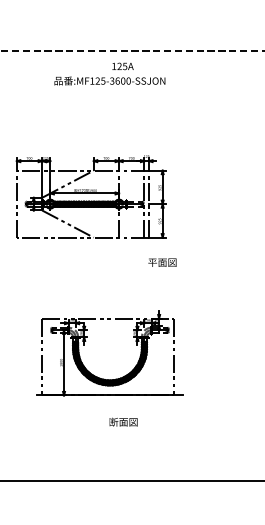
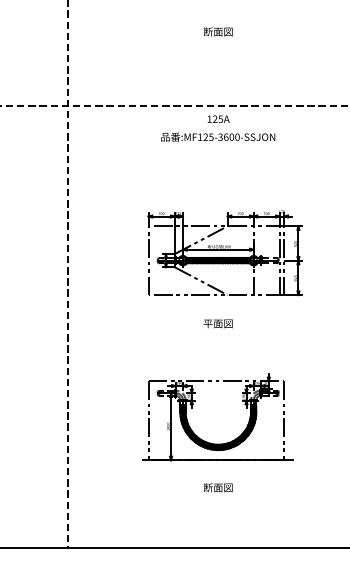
text: (122, 65) -> (218, 118), moved
part: (90, 197) -> (224, 253), moved
text: (161, 262) -> (217, 323), moved
text: (123, 421) -> (218, 487), moved

